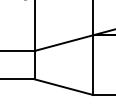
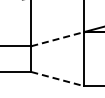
line: (63, 43) -> (57, 39), solid -> dashed
line: (63, 87) -> (57, 79), solid -> dashed

